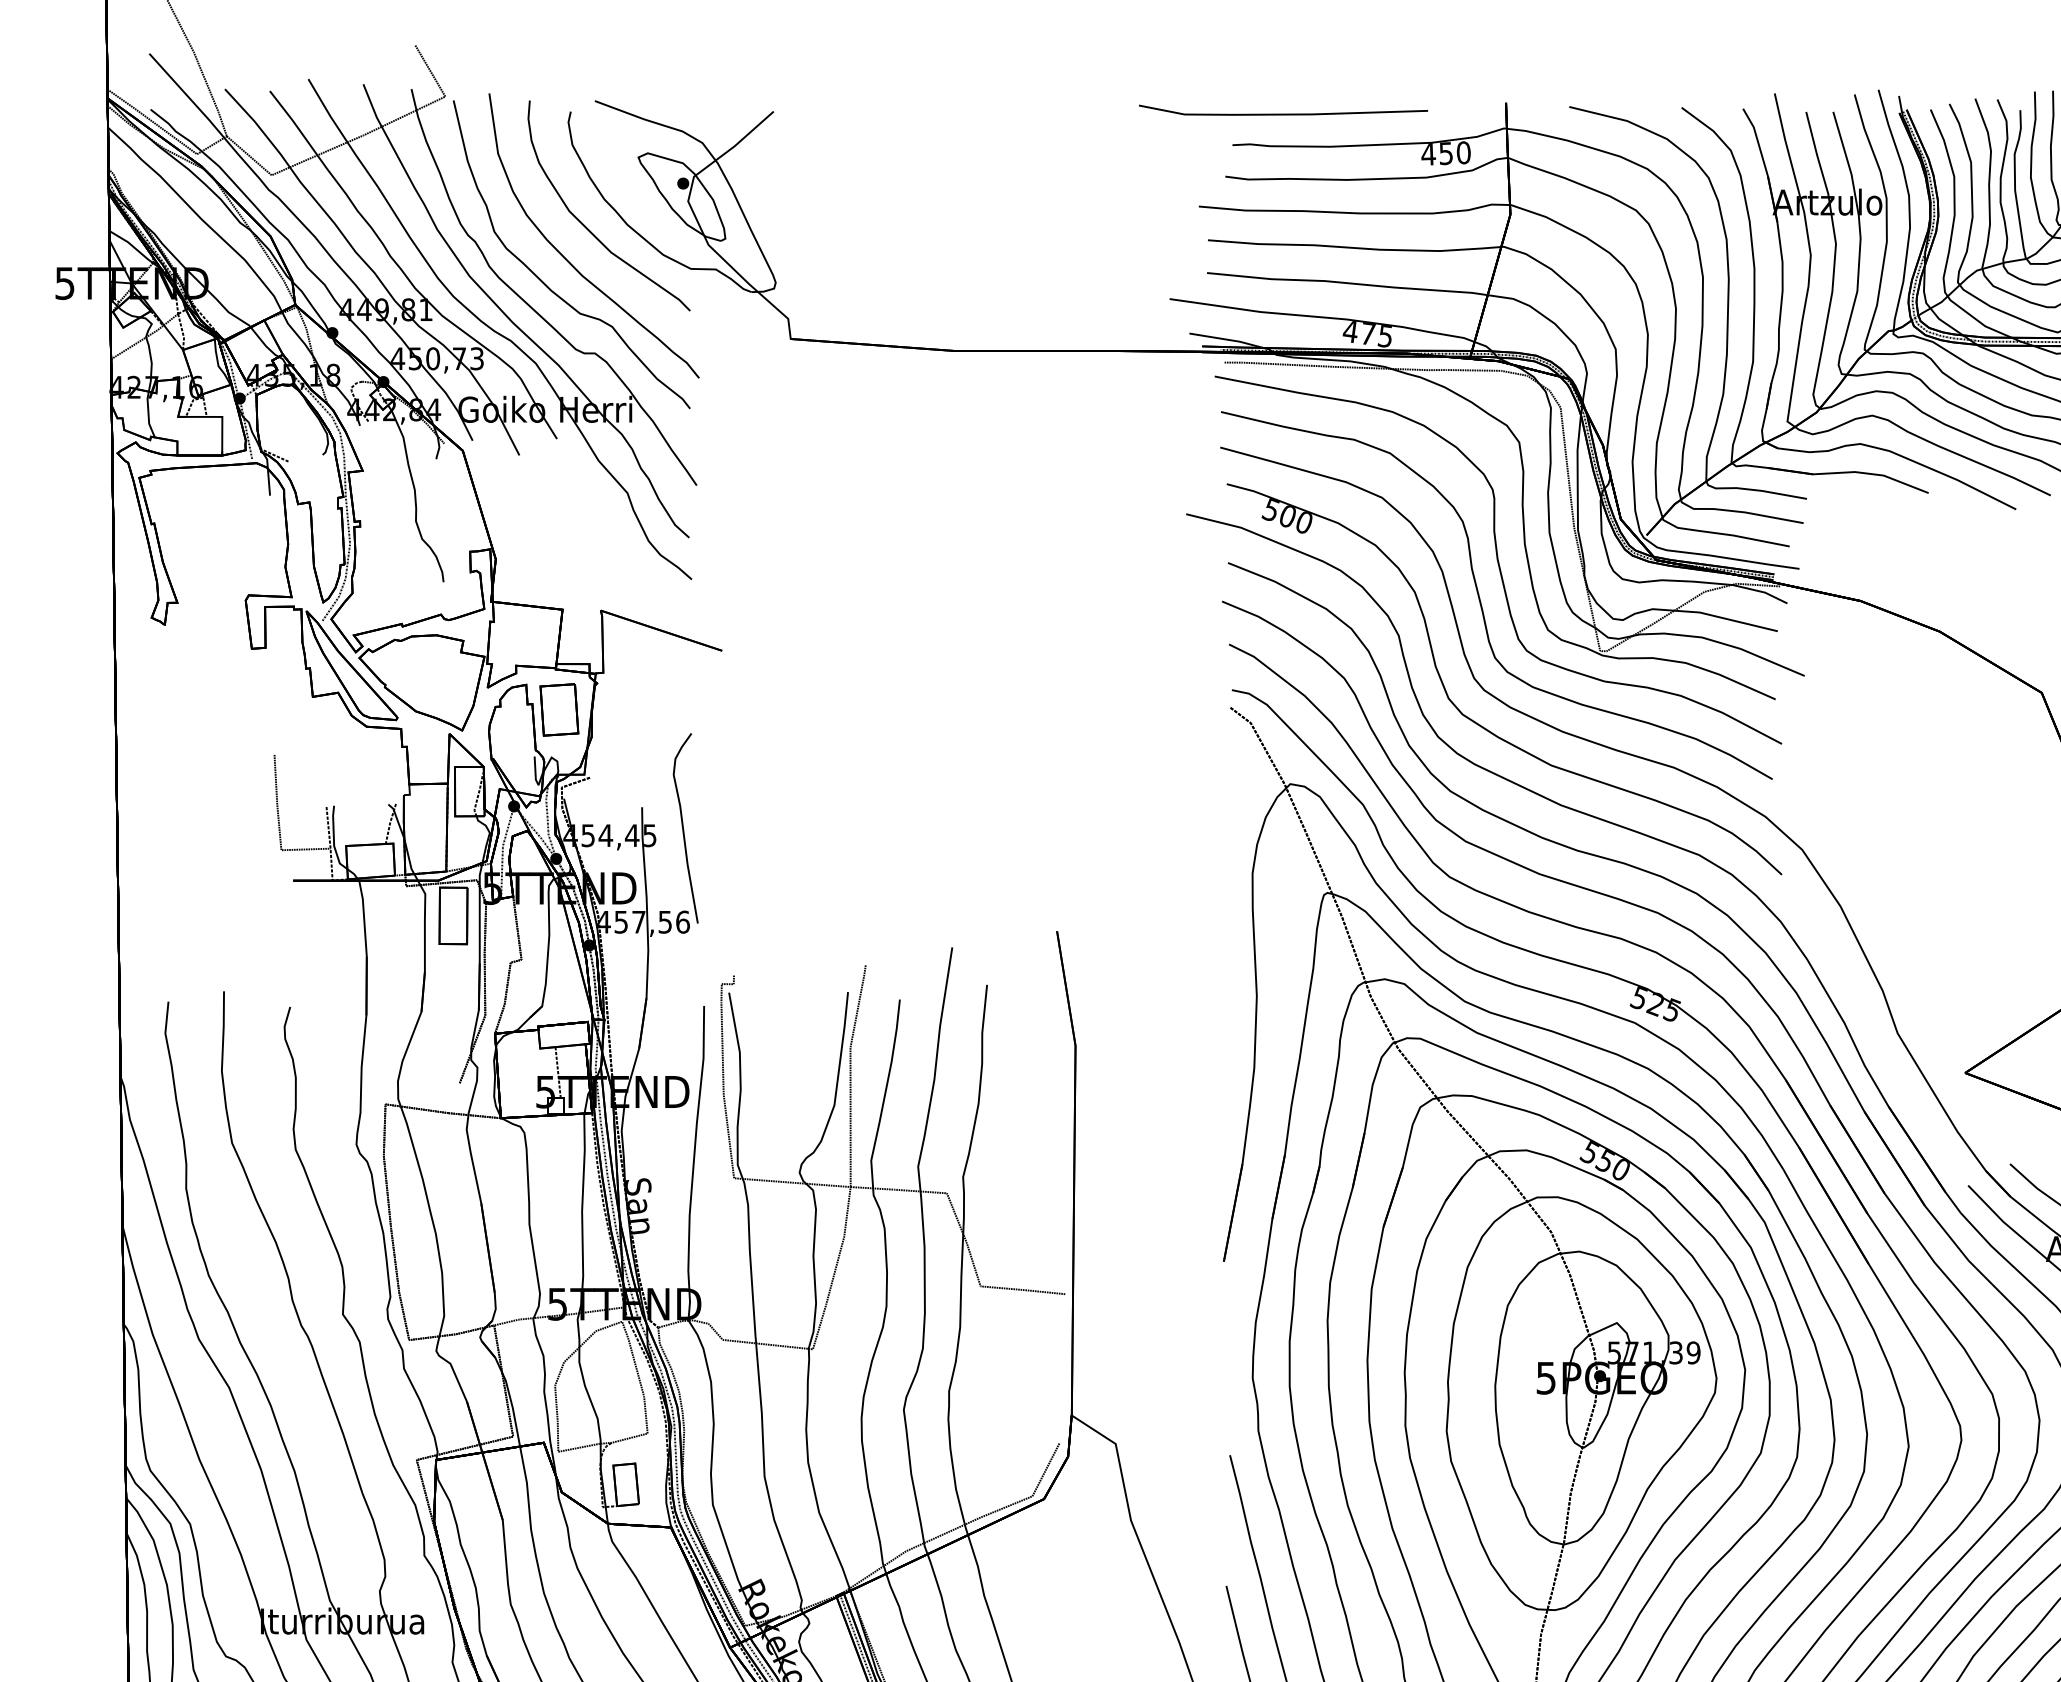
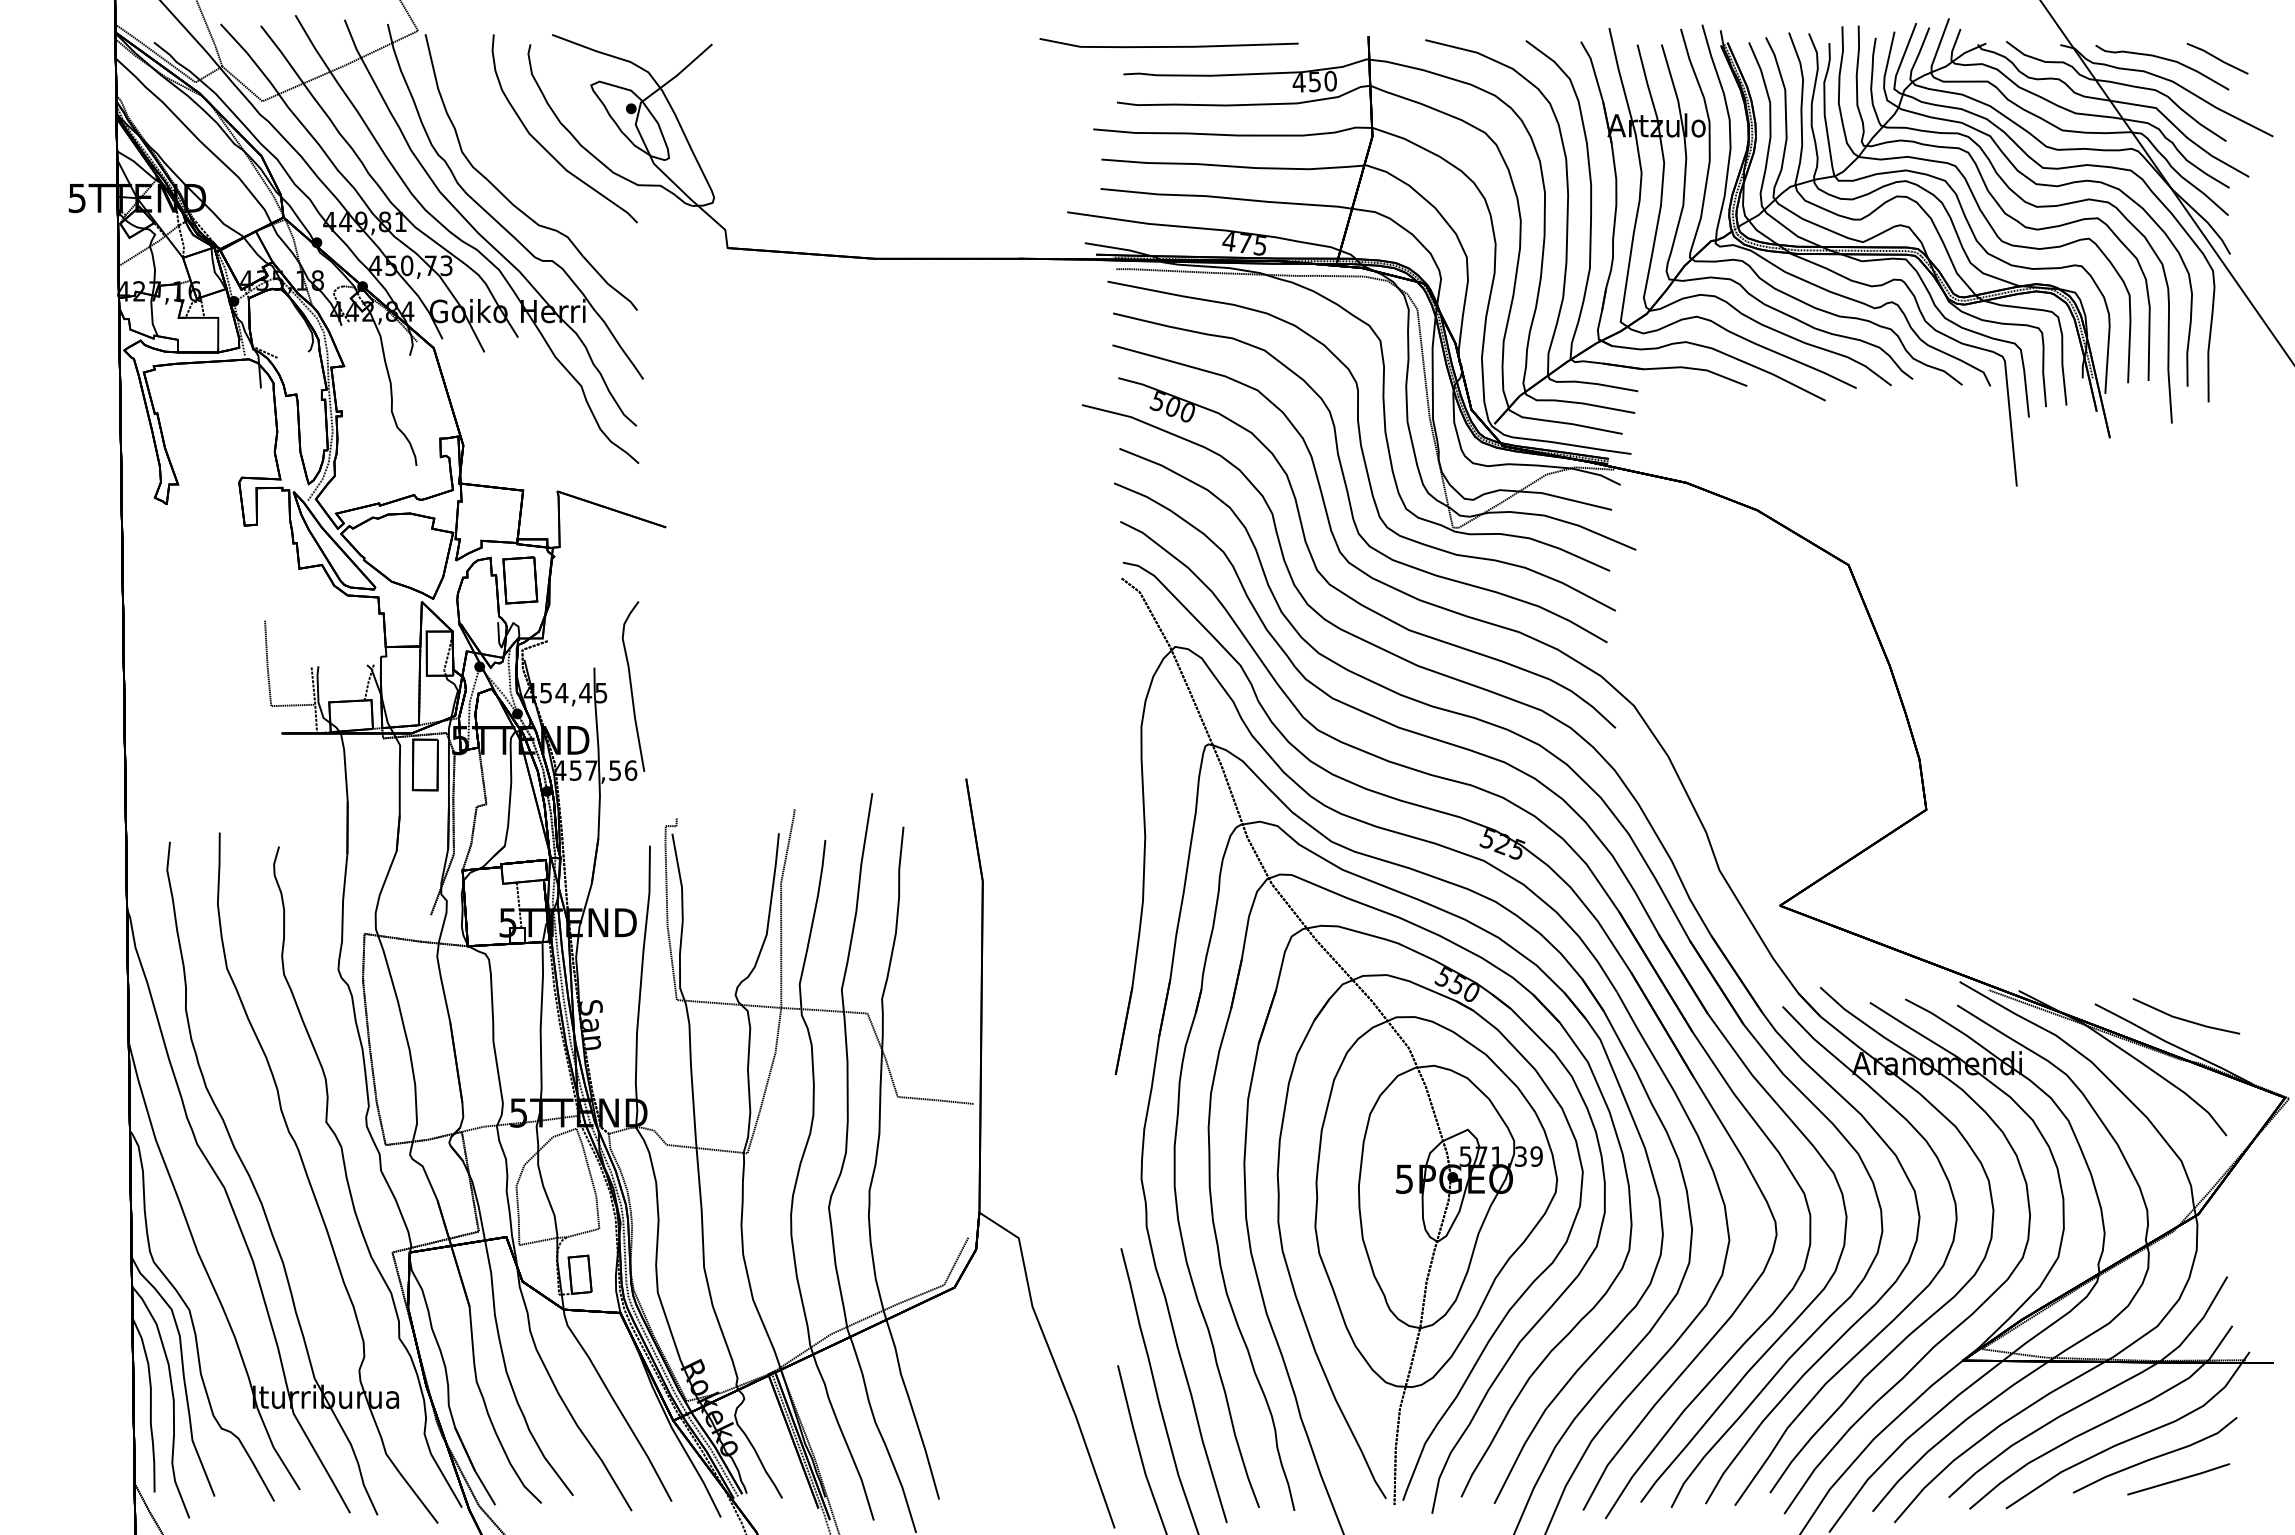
curve: (568, 260) -> (528, 177), removed

